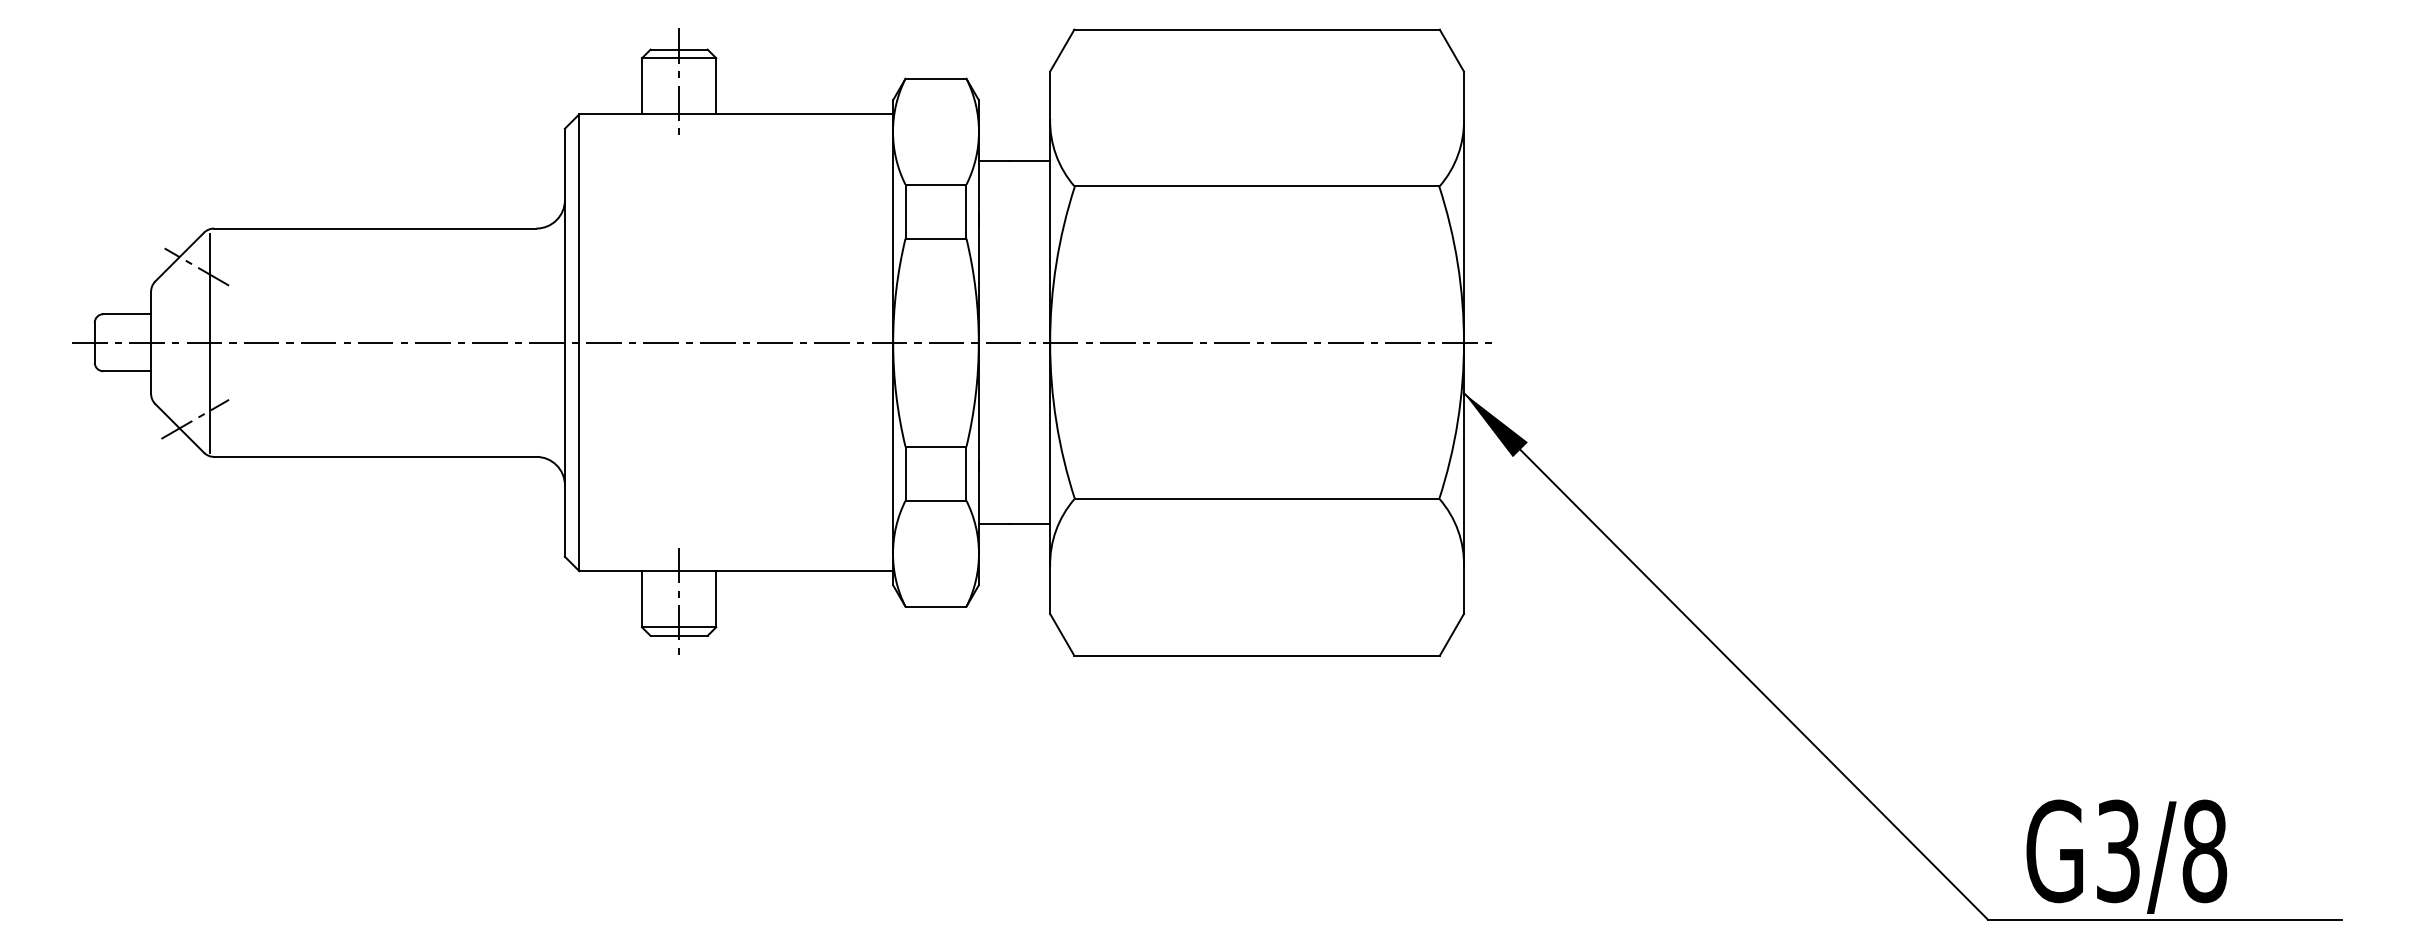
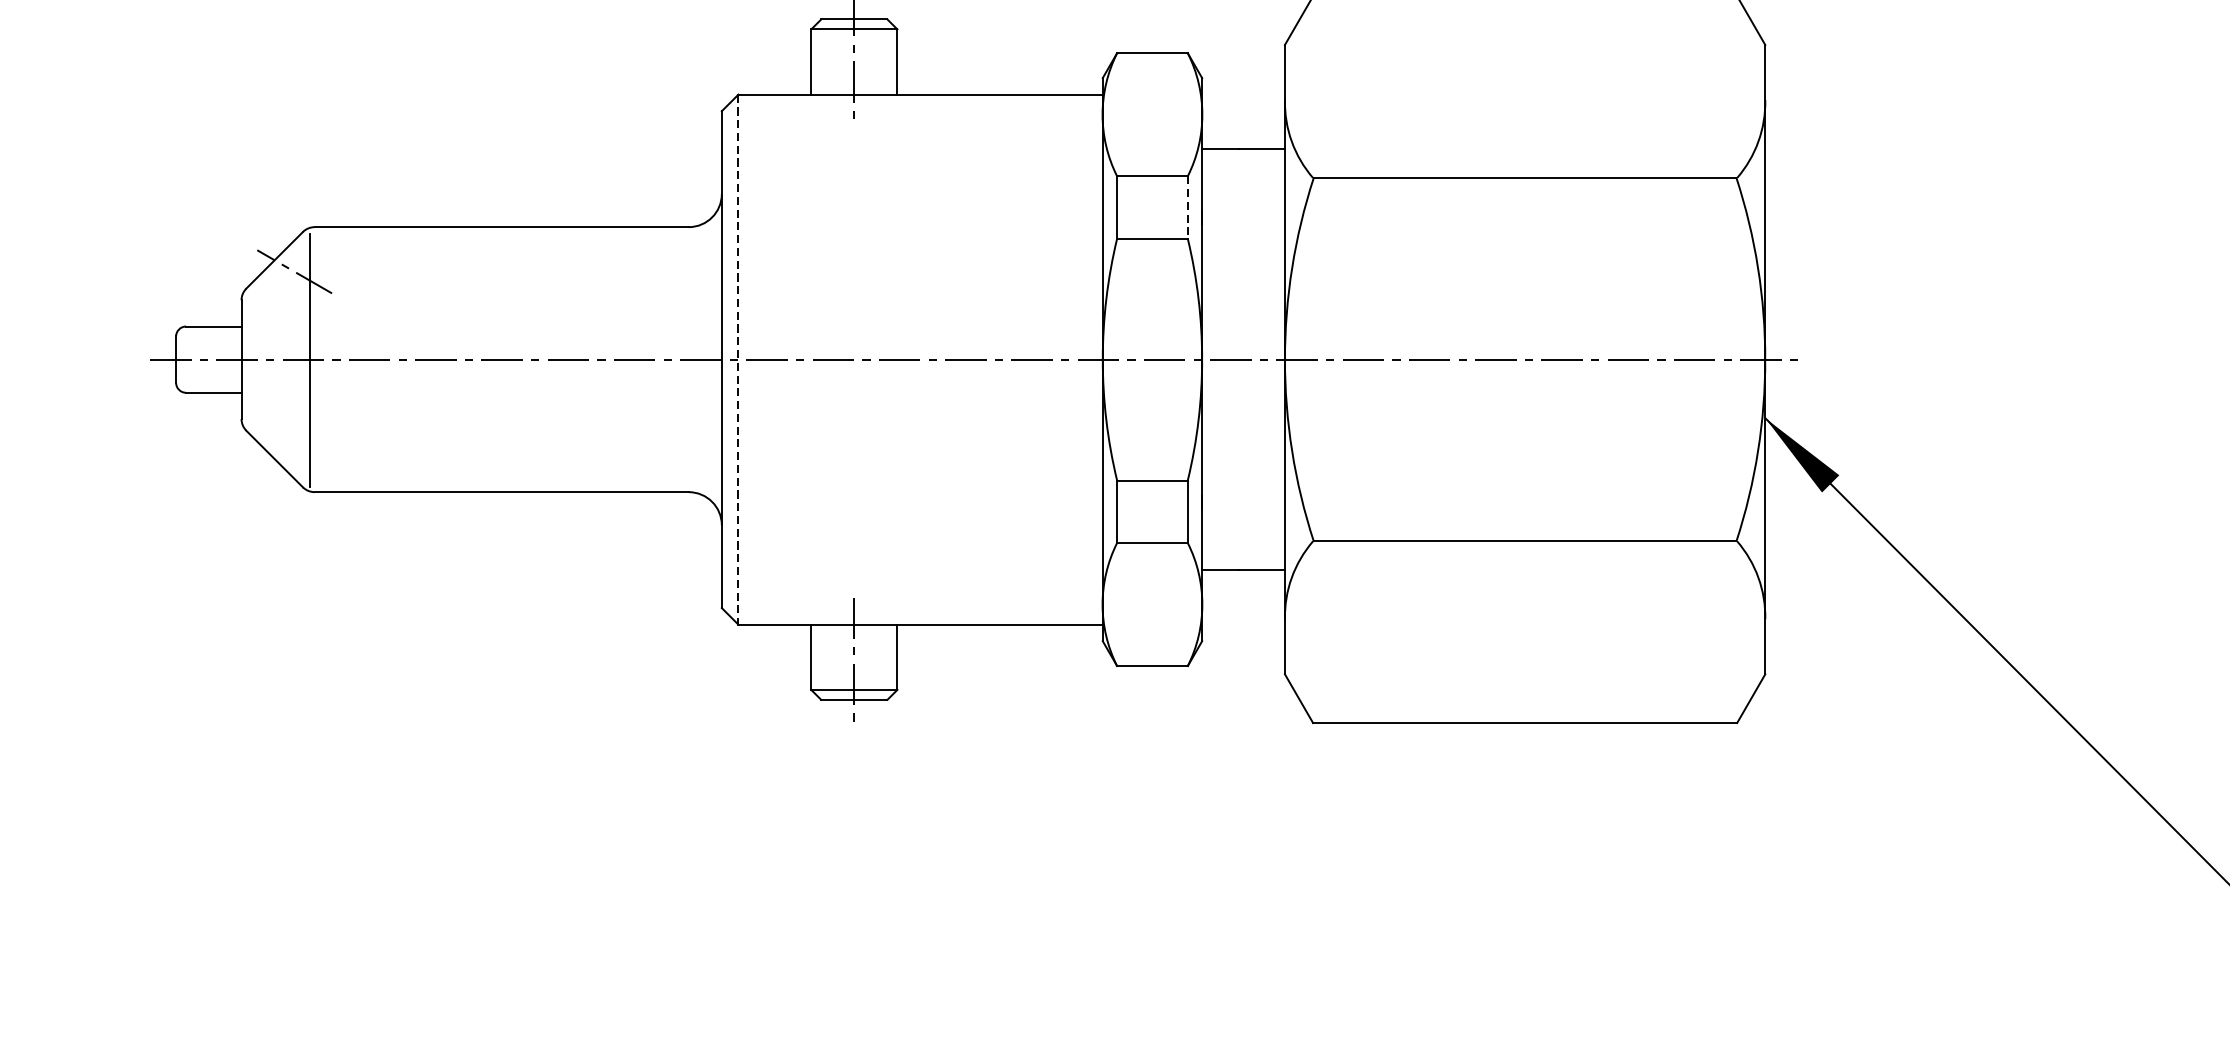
line: (966, 211) -> (1187, 207), solid -> dashed
line: (579, 343) -> (738, 360), solid -> dashed
line: (195, 418) -> (293, 447), removed

